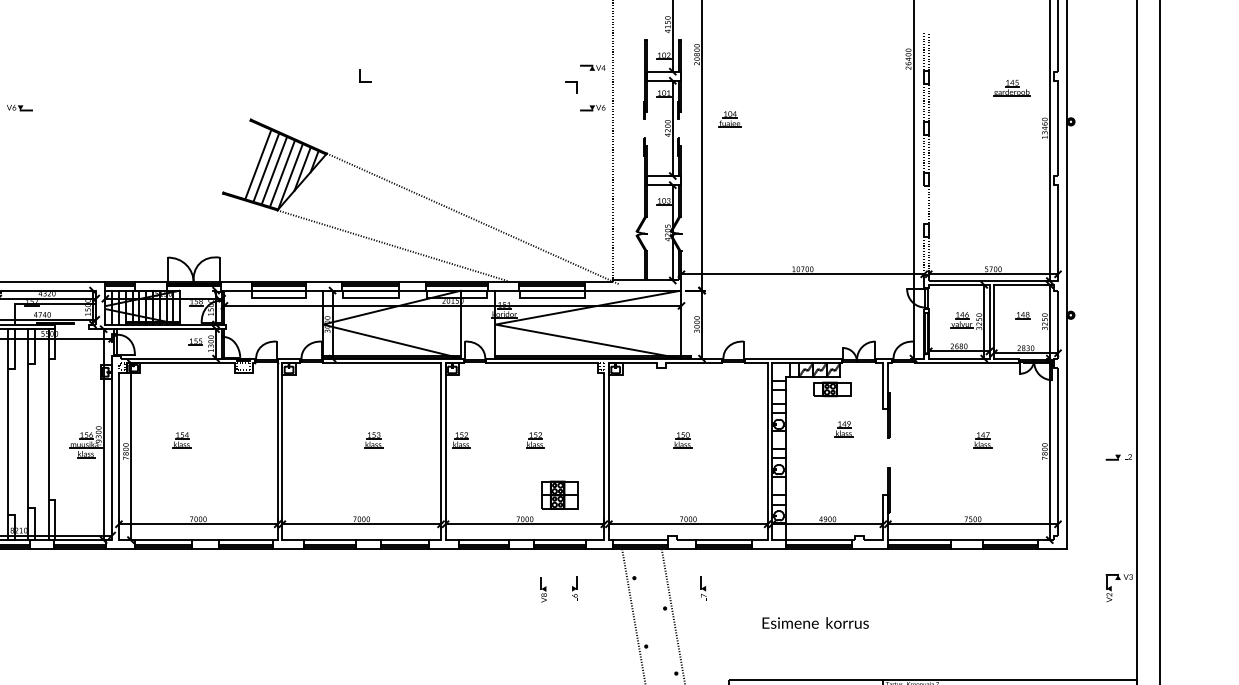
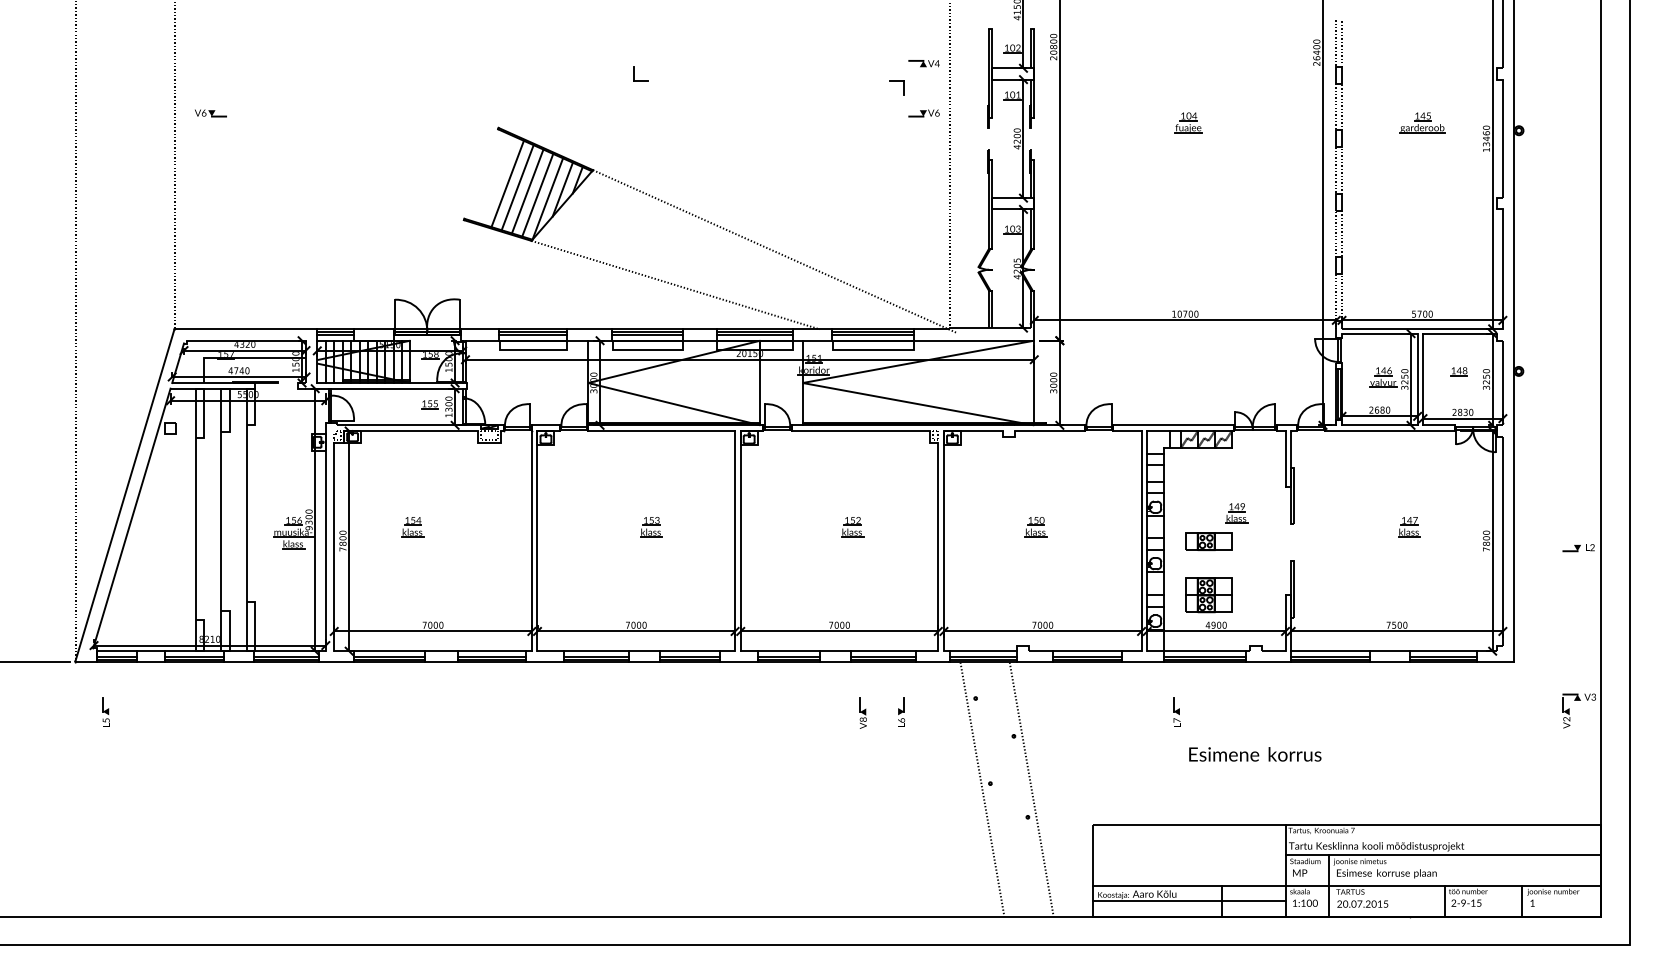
part: (1011, 87) -> (1422, 122), moved
part: (729, 119) -> (1188, 122), moved
line: (924, 204) -> (1336, 233), added
part: (831, 389) -> (1208, 541), moved
part: (461, 440) -> (760, 527), removed
part: (559, 495) -> (1208, 595), moved
part: (703, 588) -> (1176, 711), moved
text: (815, 623) -> (1255, 754), moved

